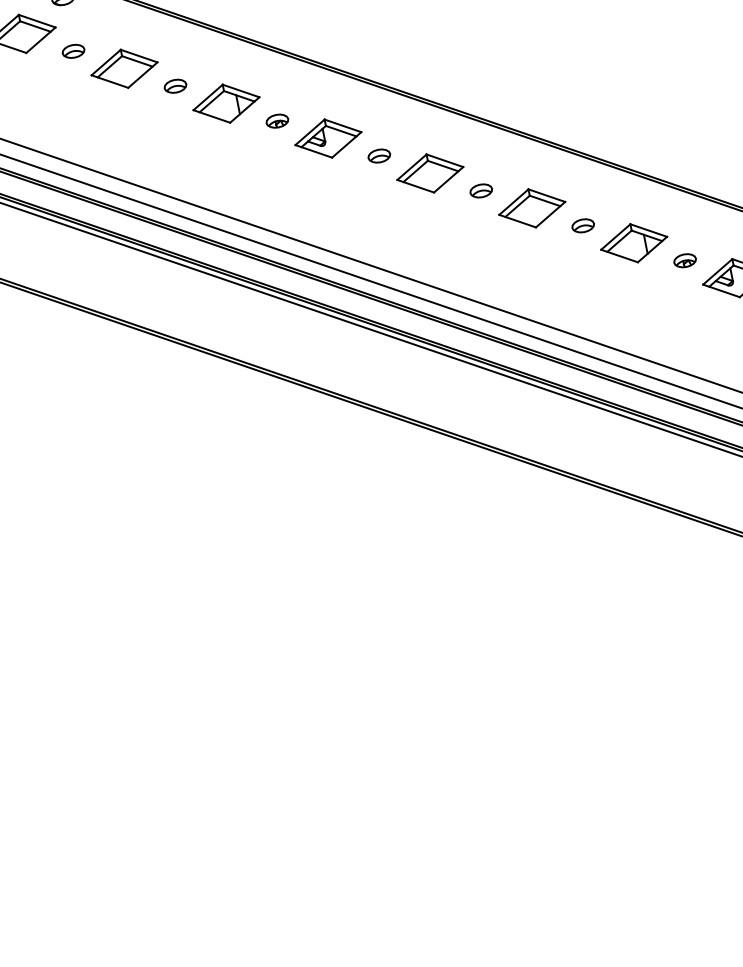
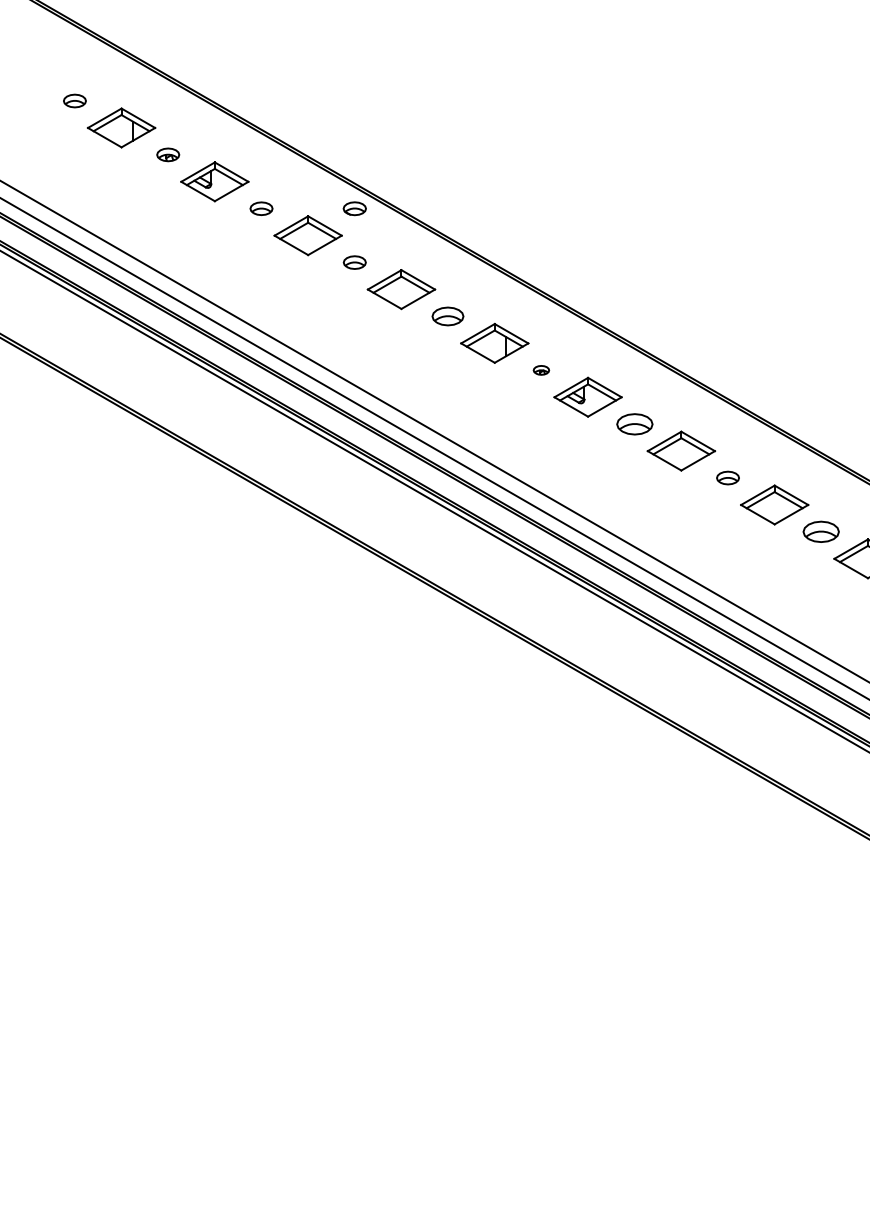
part: (175, 86) -> (448, 316), size x1.4
part: (277, 121) -> (541, 370), size x0.7
part: (378, 155) -> (634, 423), size x1.6
part: (583, 225) -> (821, 531), size x1.6

